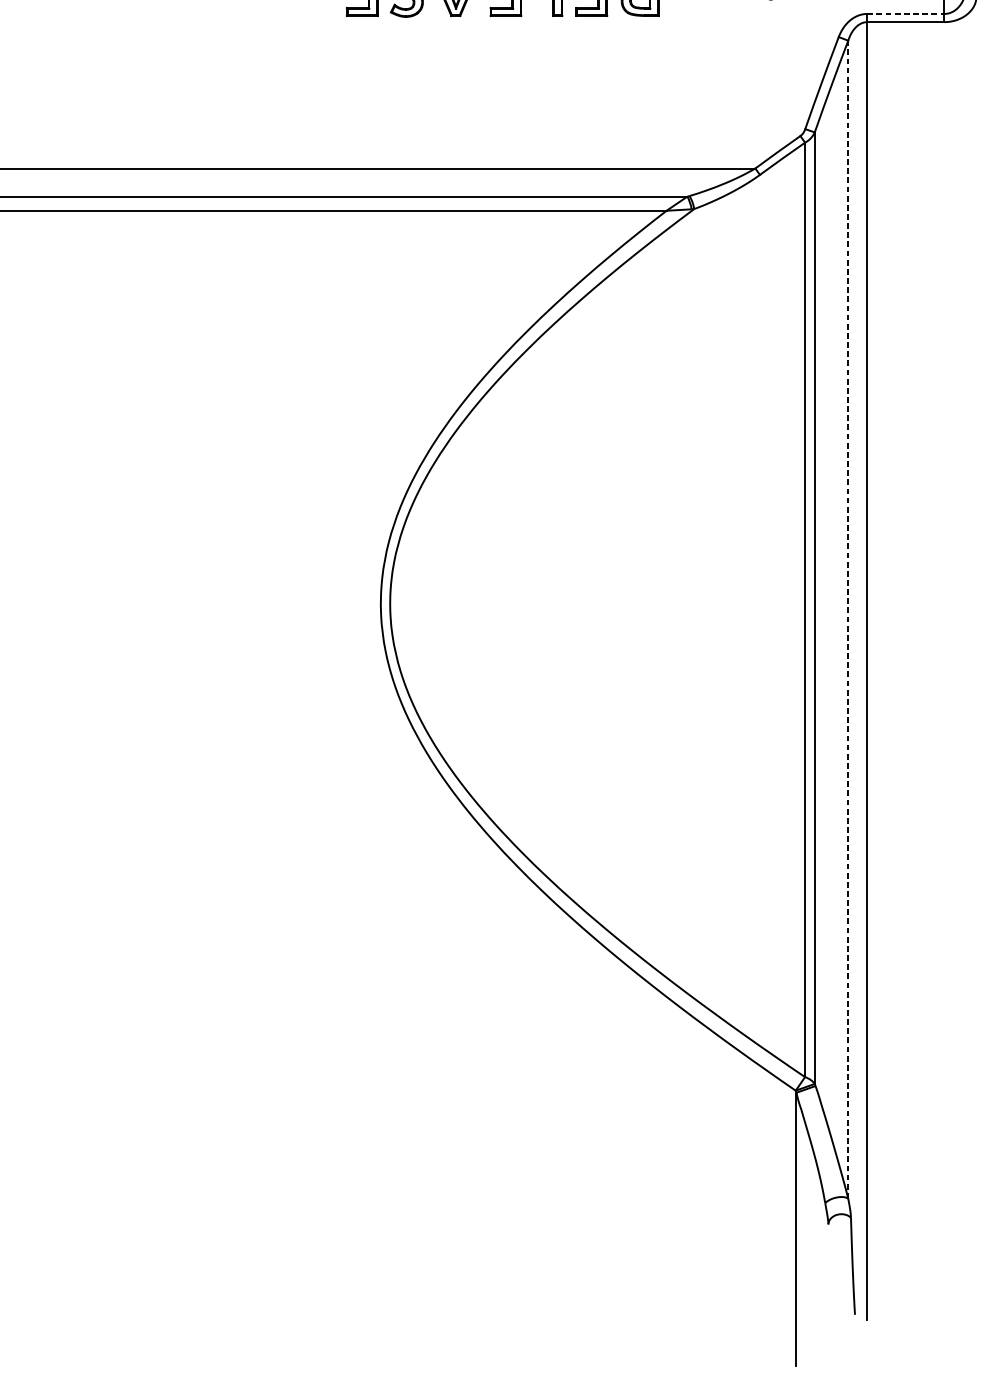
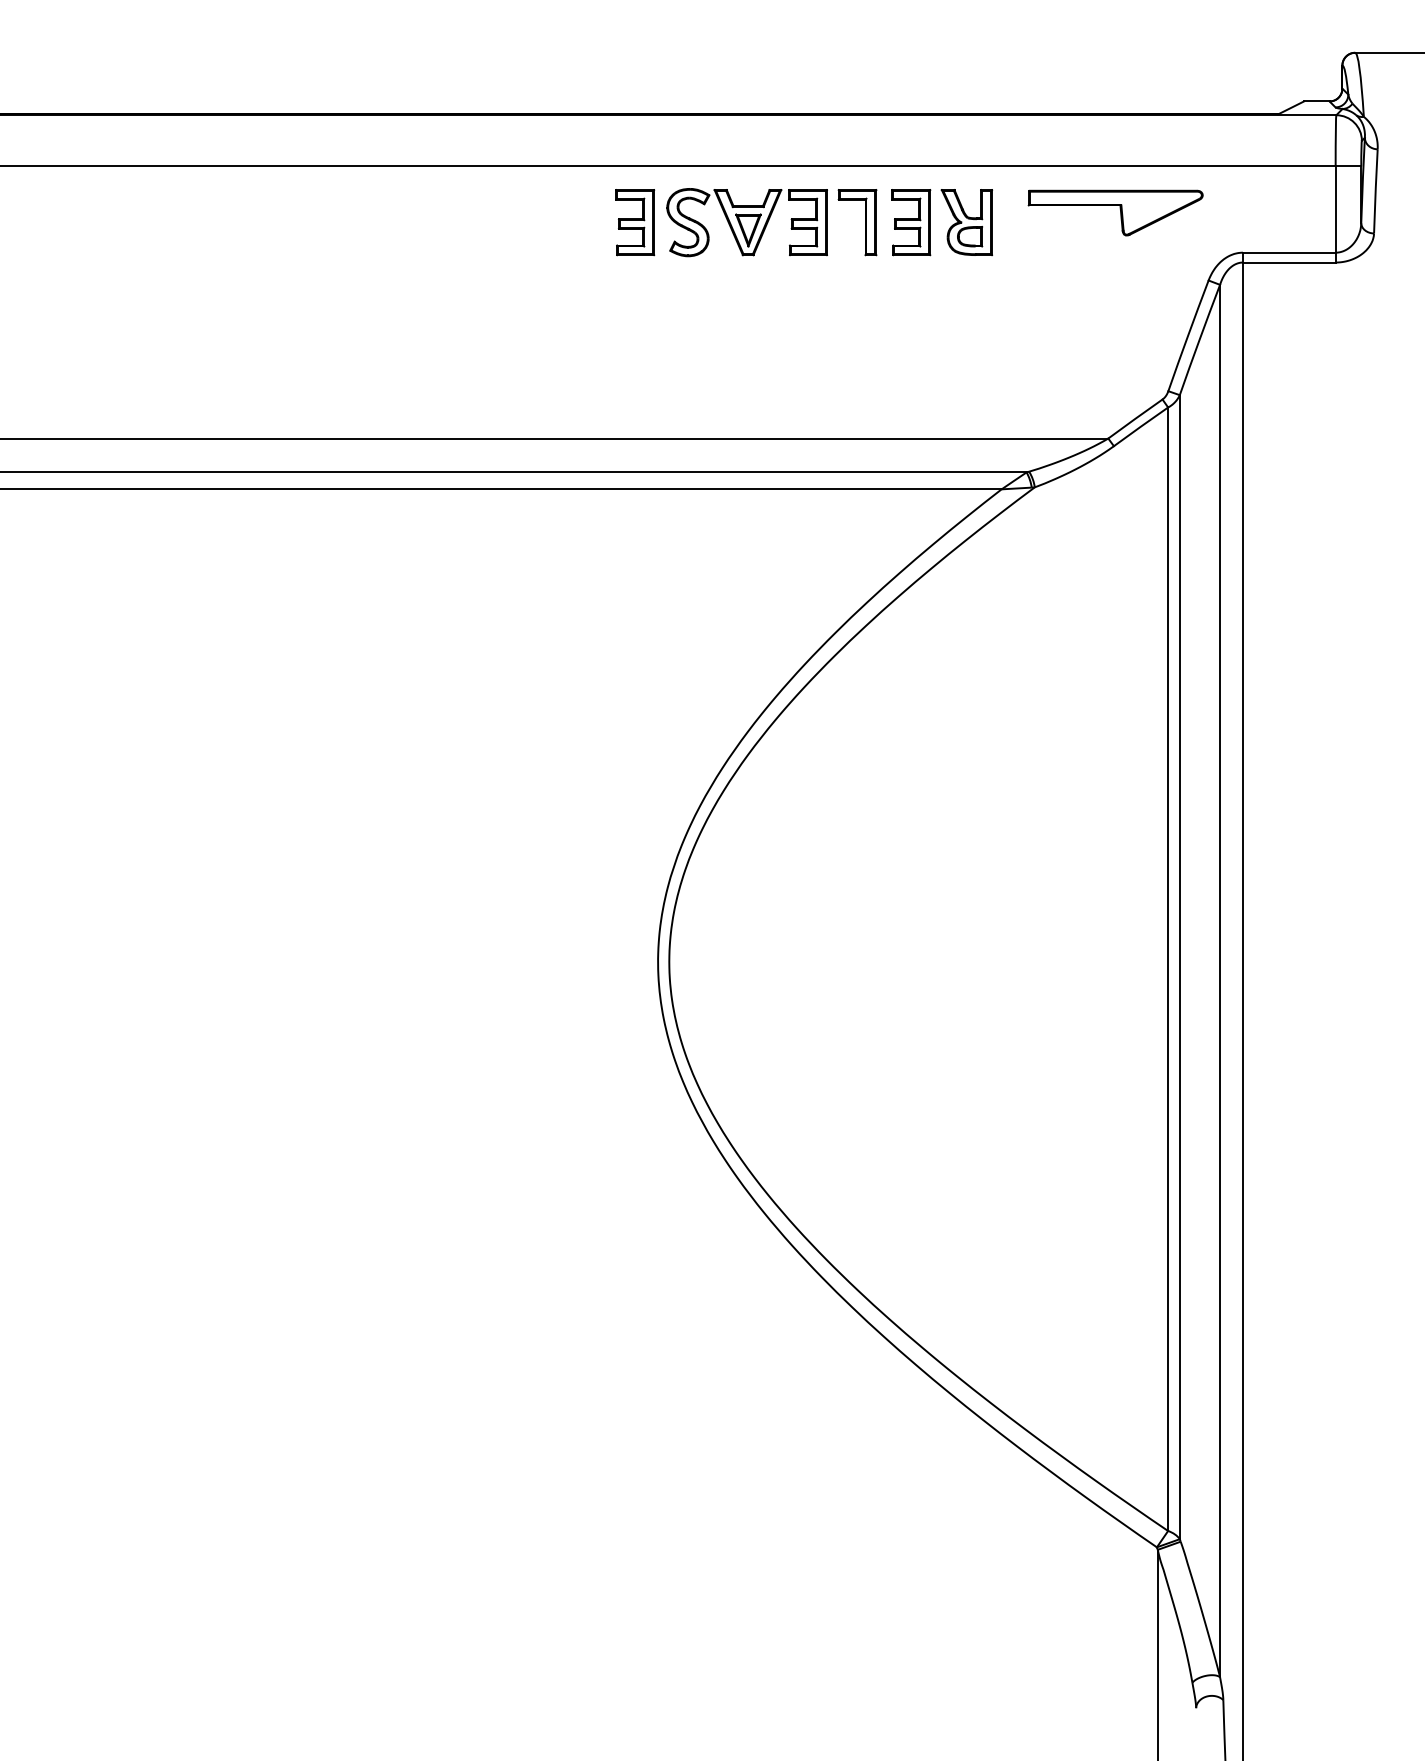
line: (906, 13) -> (1289, 252), dashed -> solid
line: (848, 619) -> (1220, 980), dashed -> solid

